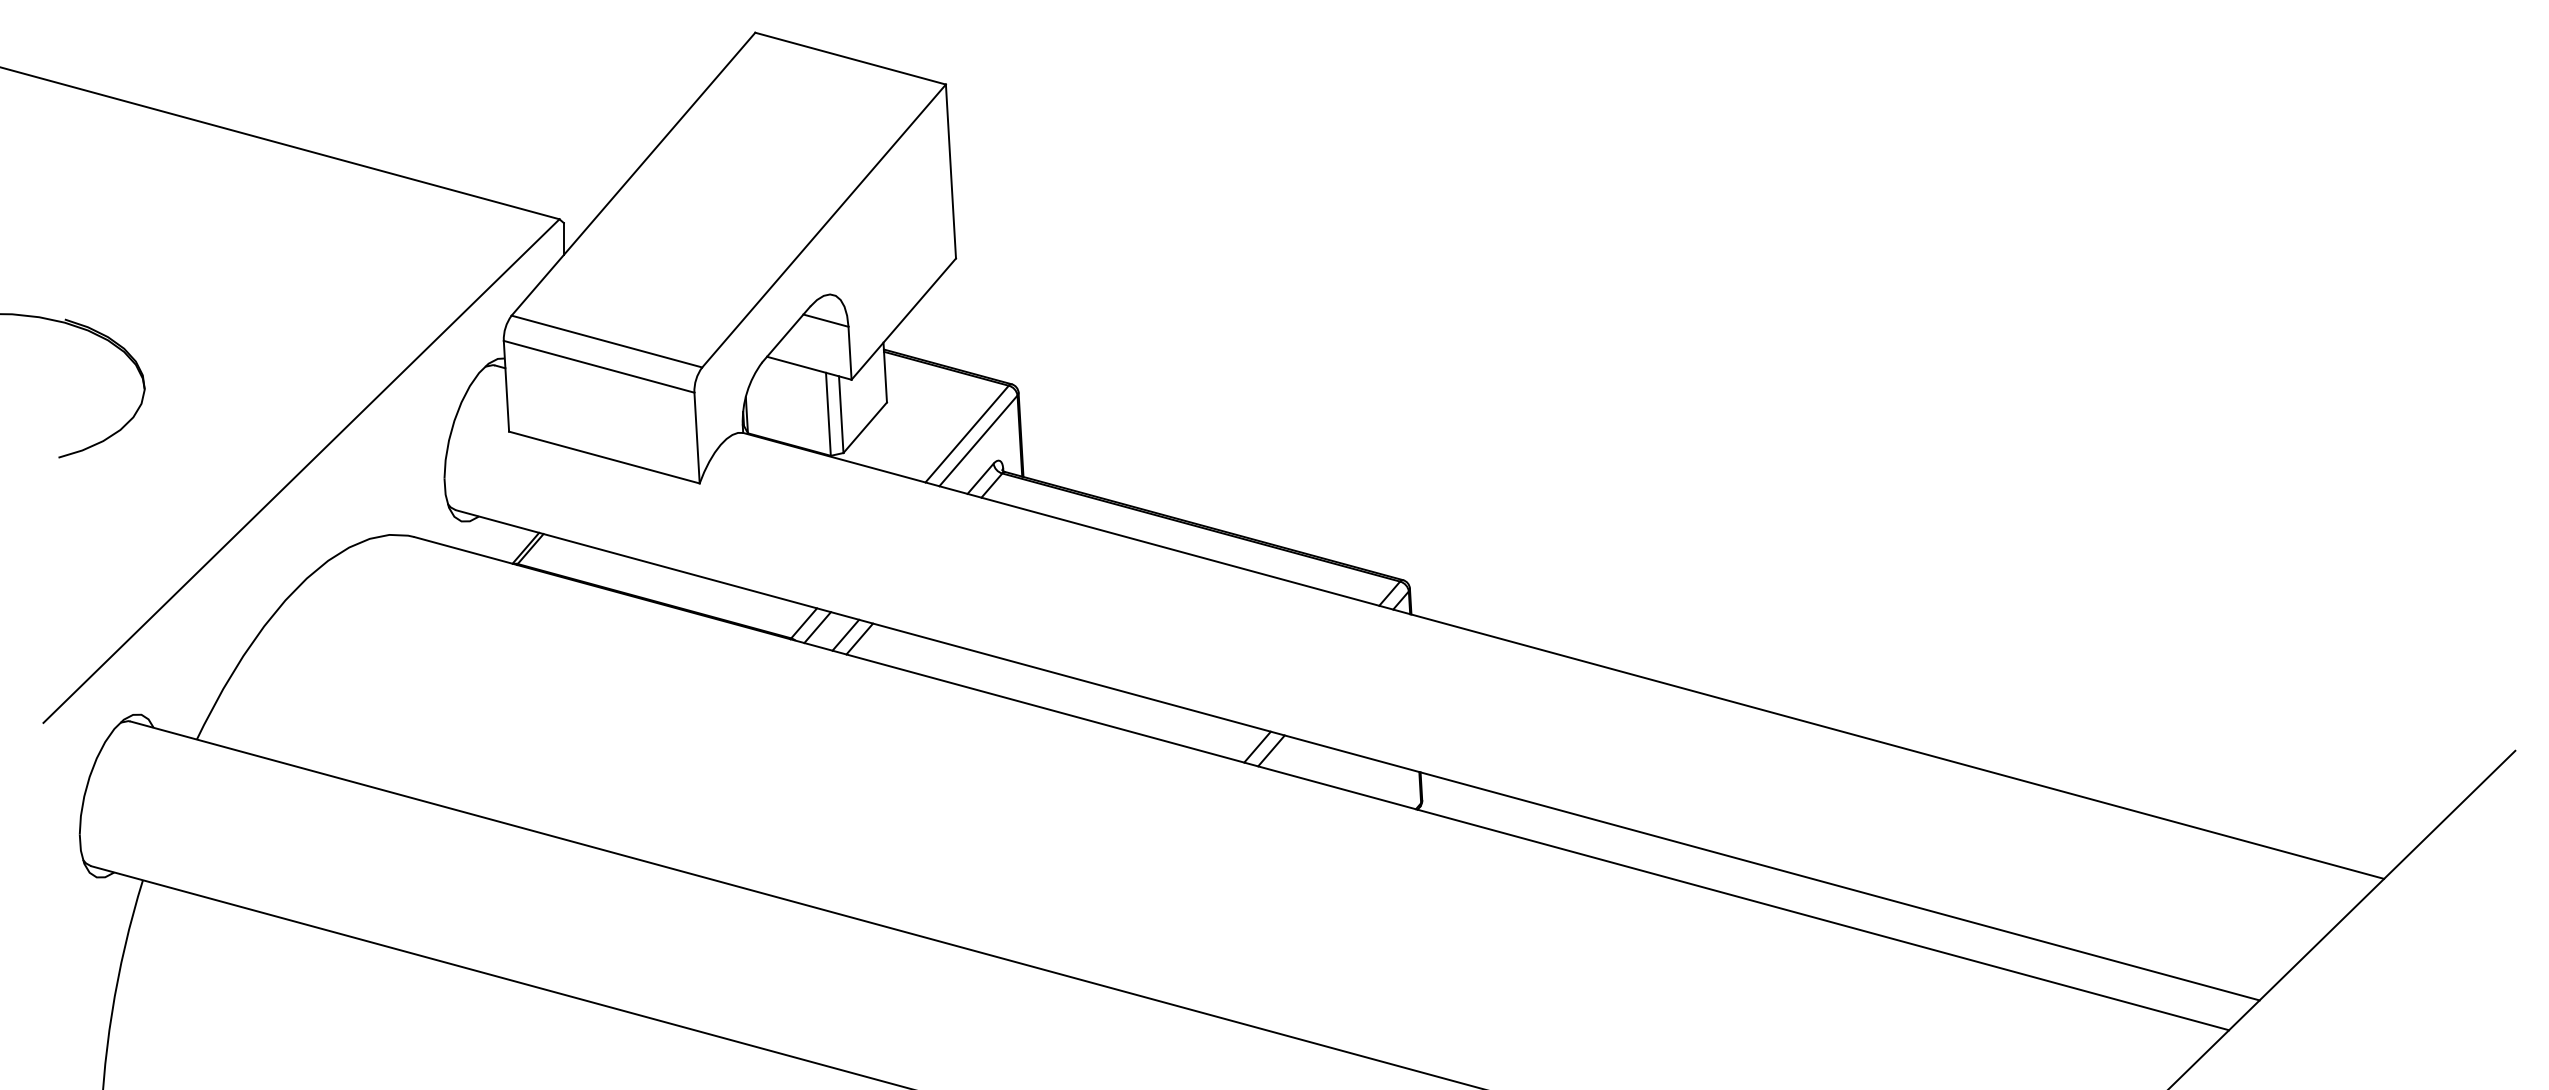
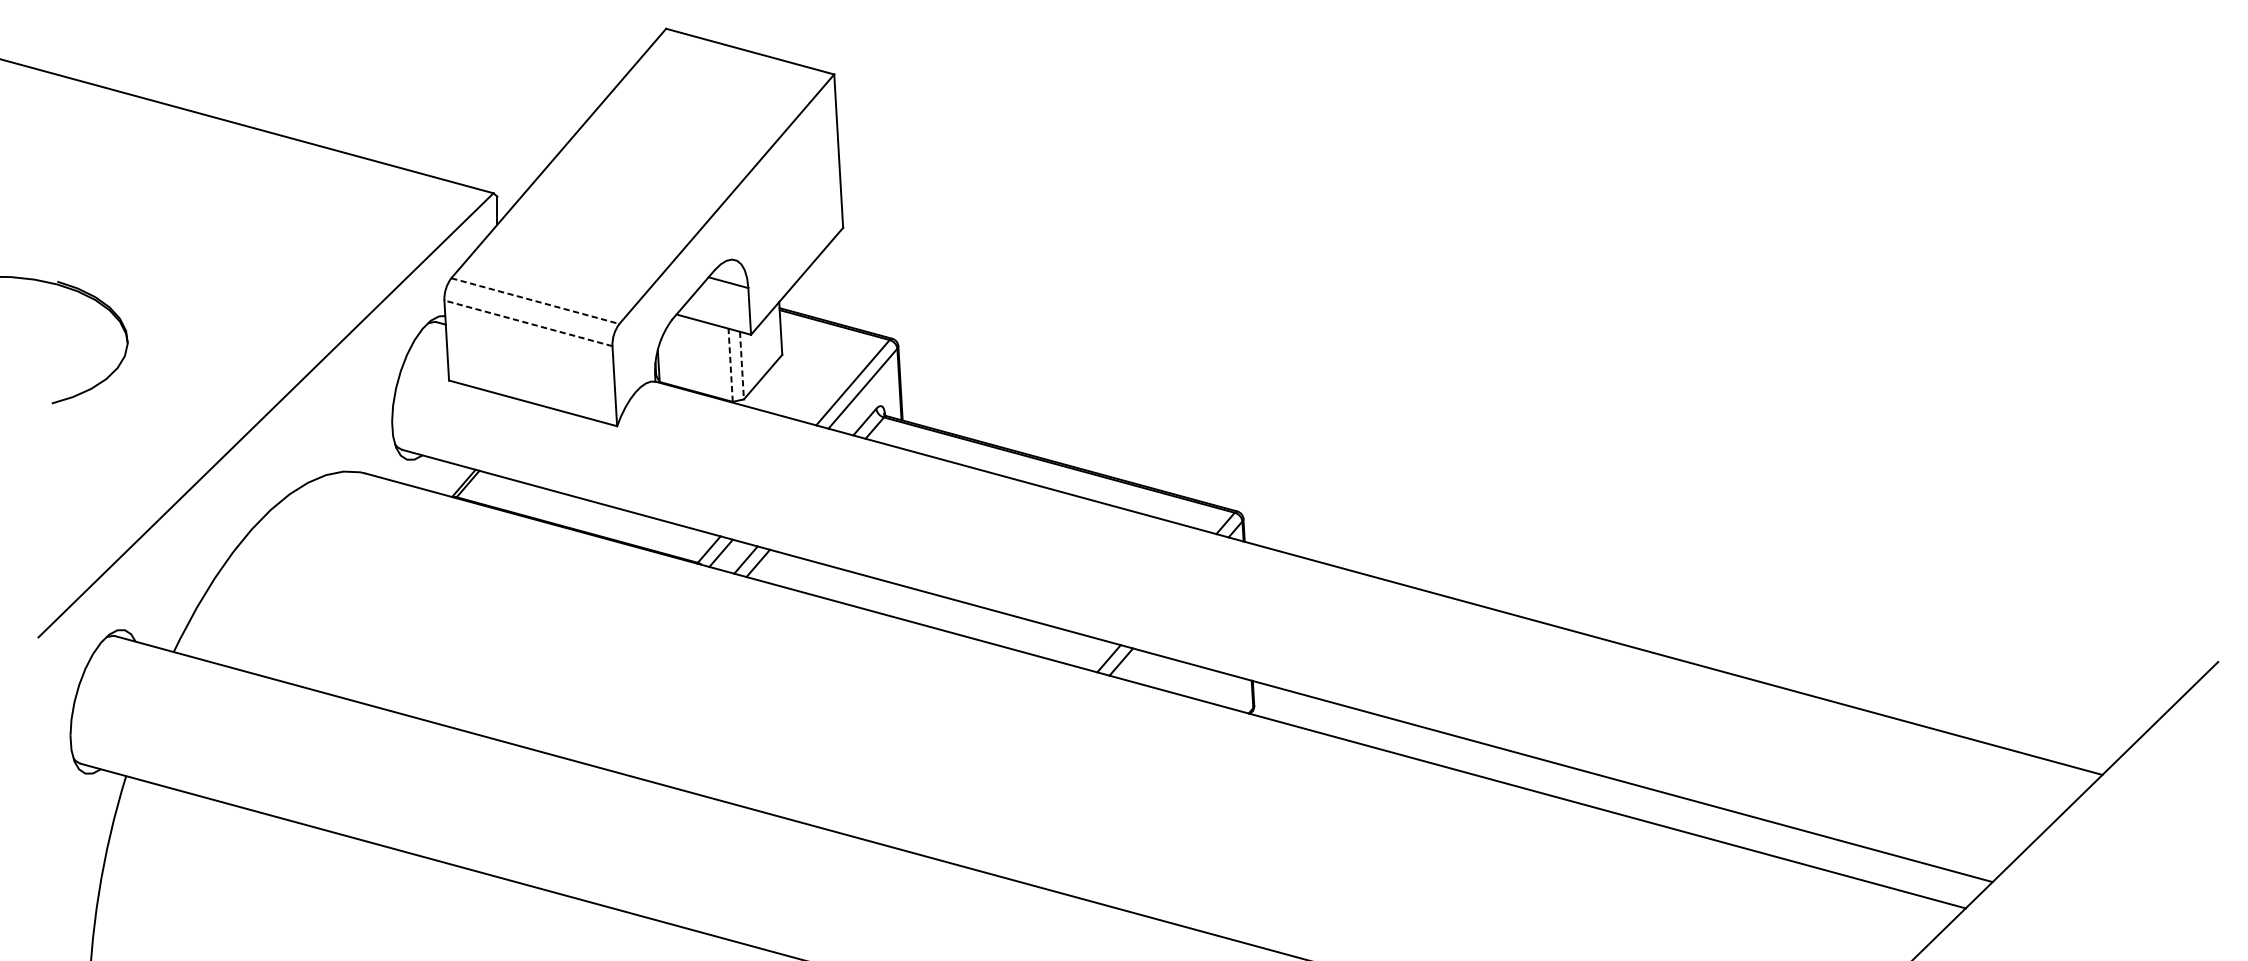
line: (606, 341) -> (534, 301), solid -> dashed
line: (599, 366) -> (528, 323), solid -> dashed
line: (828, 414) -> (730, 365), solid -> dashed
line: (841, 415) -> (742, 366), solid -> dashed

